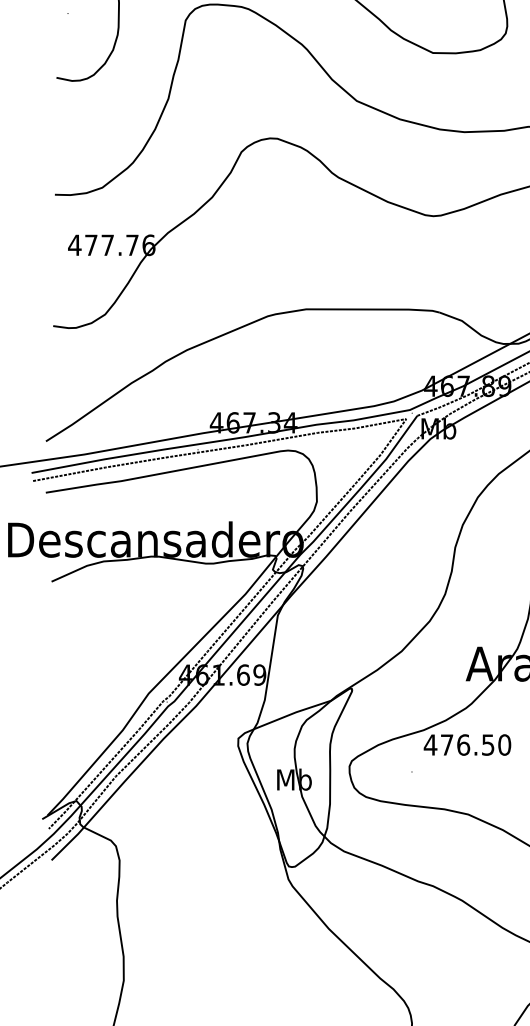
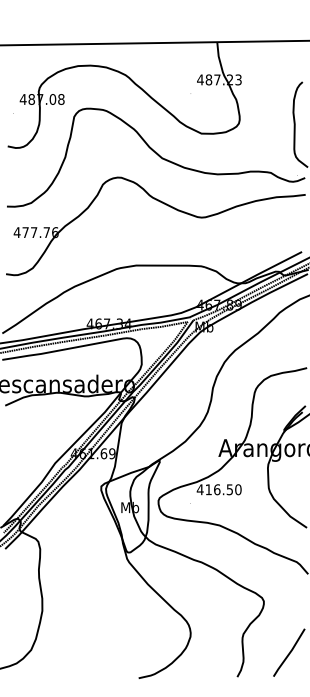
text: (446, 744) -> (208, 489), 476.50 -> 416.50

